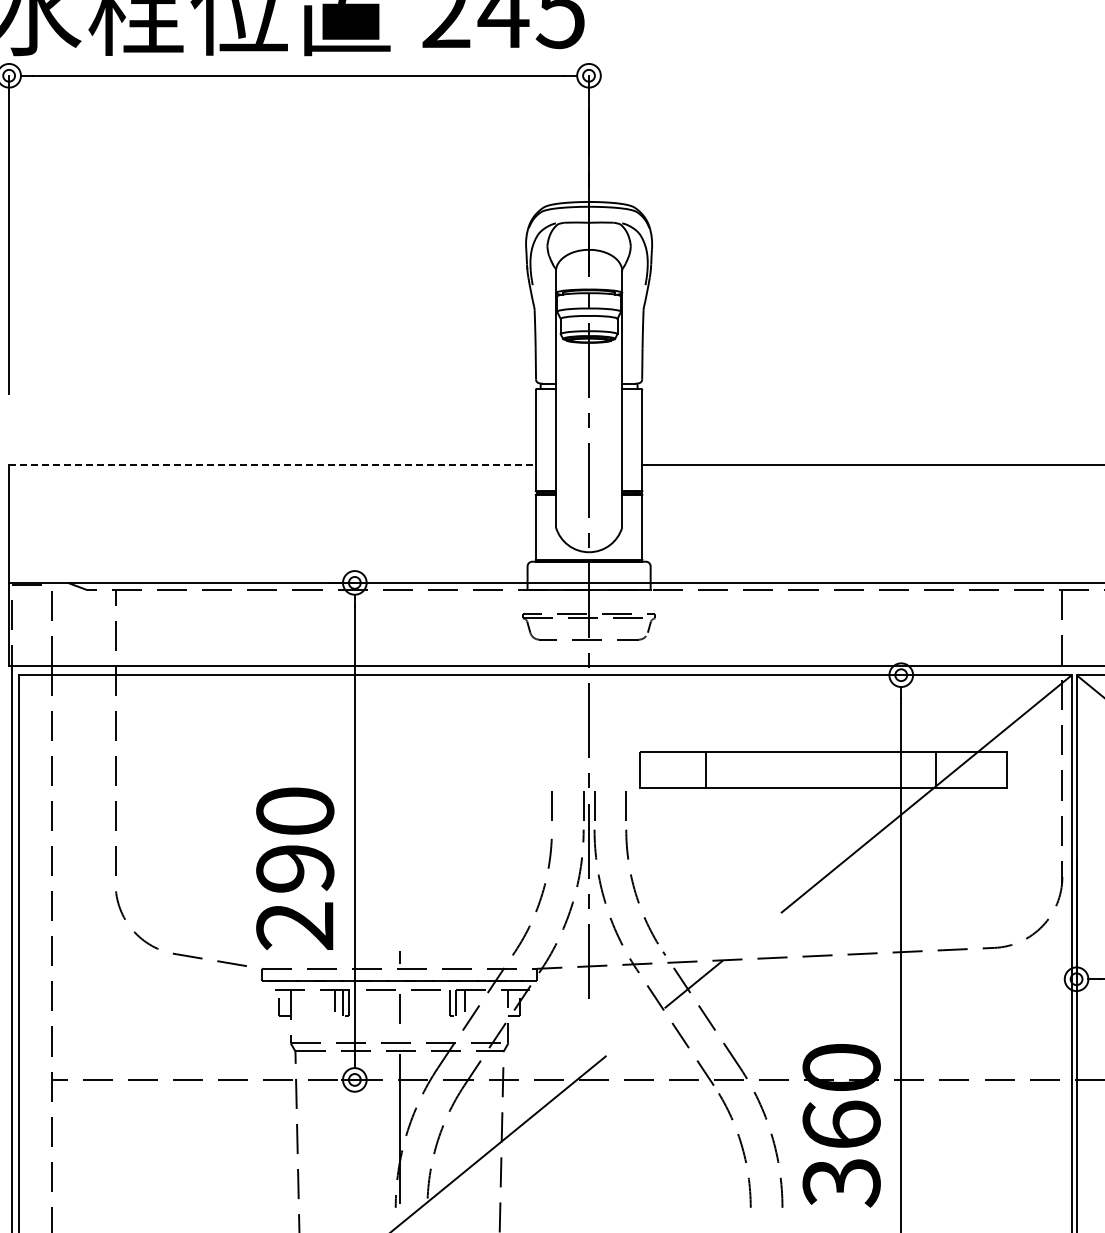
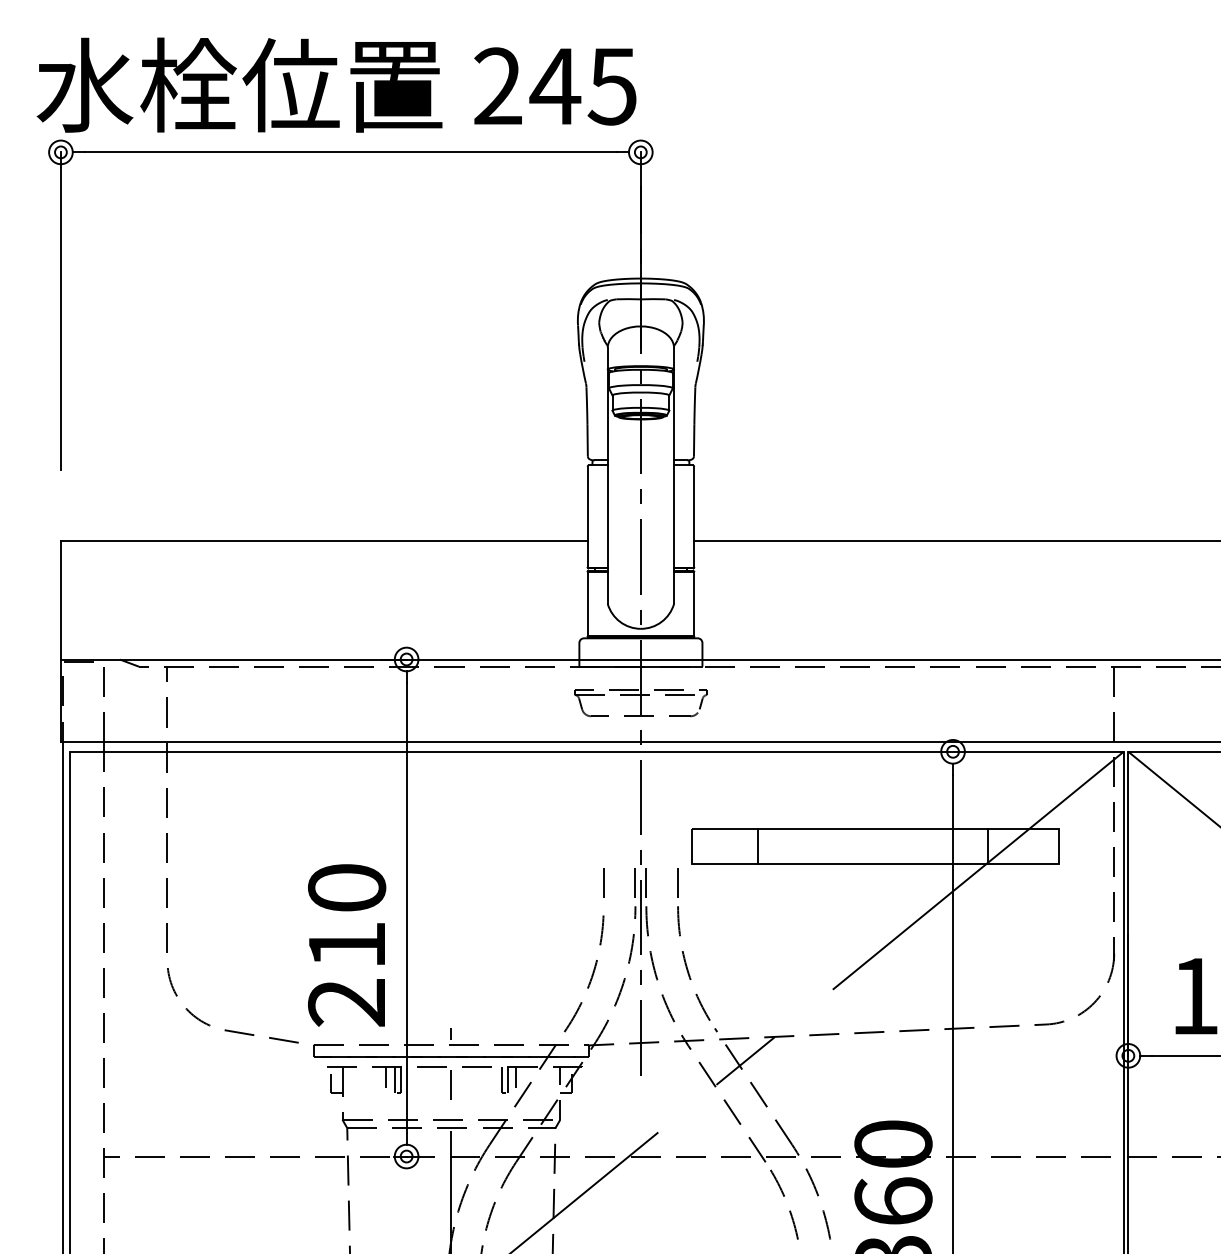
line: (272, 464) -> (324, 541), dashed -> solid
text: (295, 868) -> (347, 945), 290 -> 210

